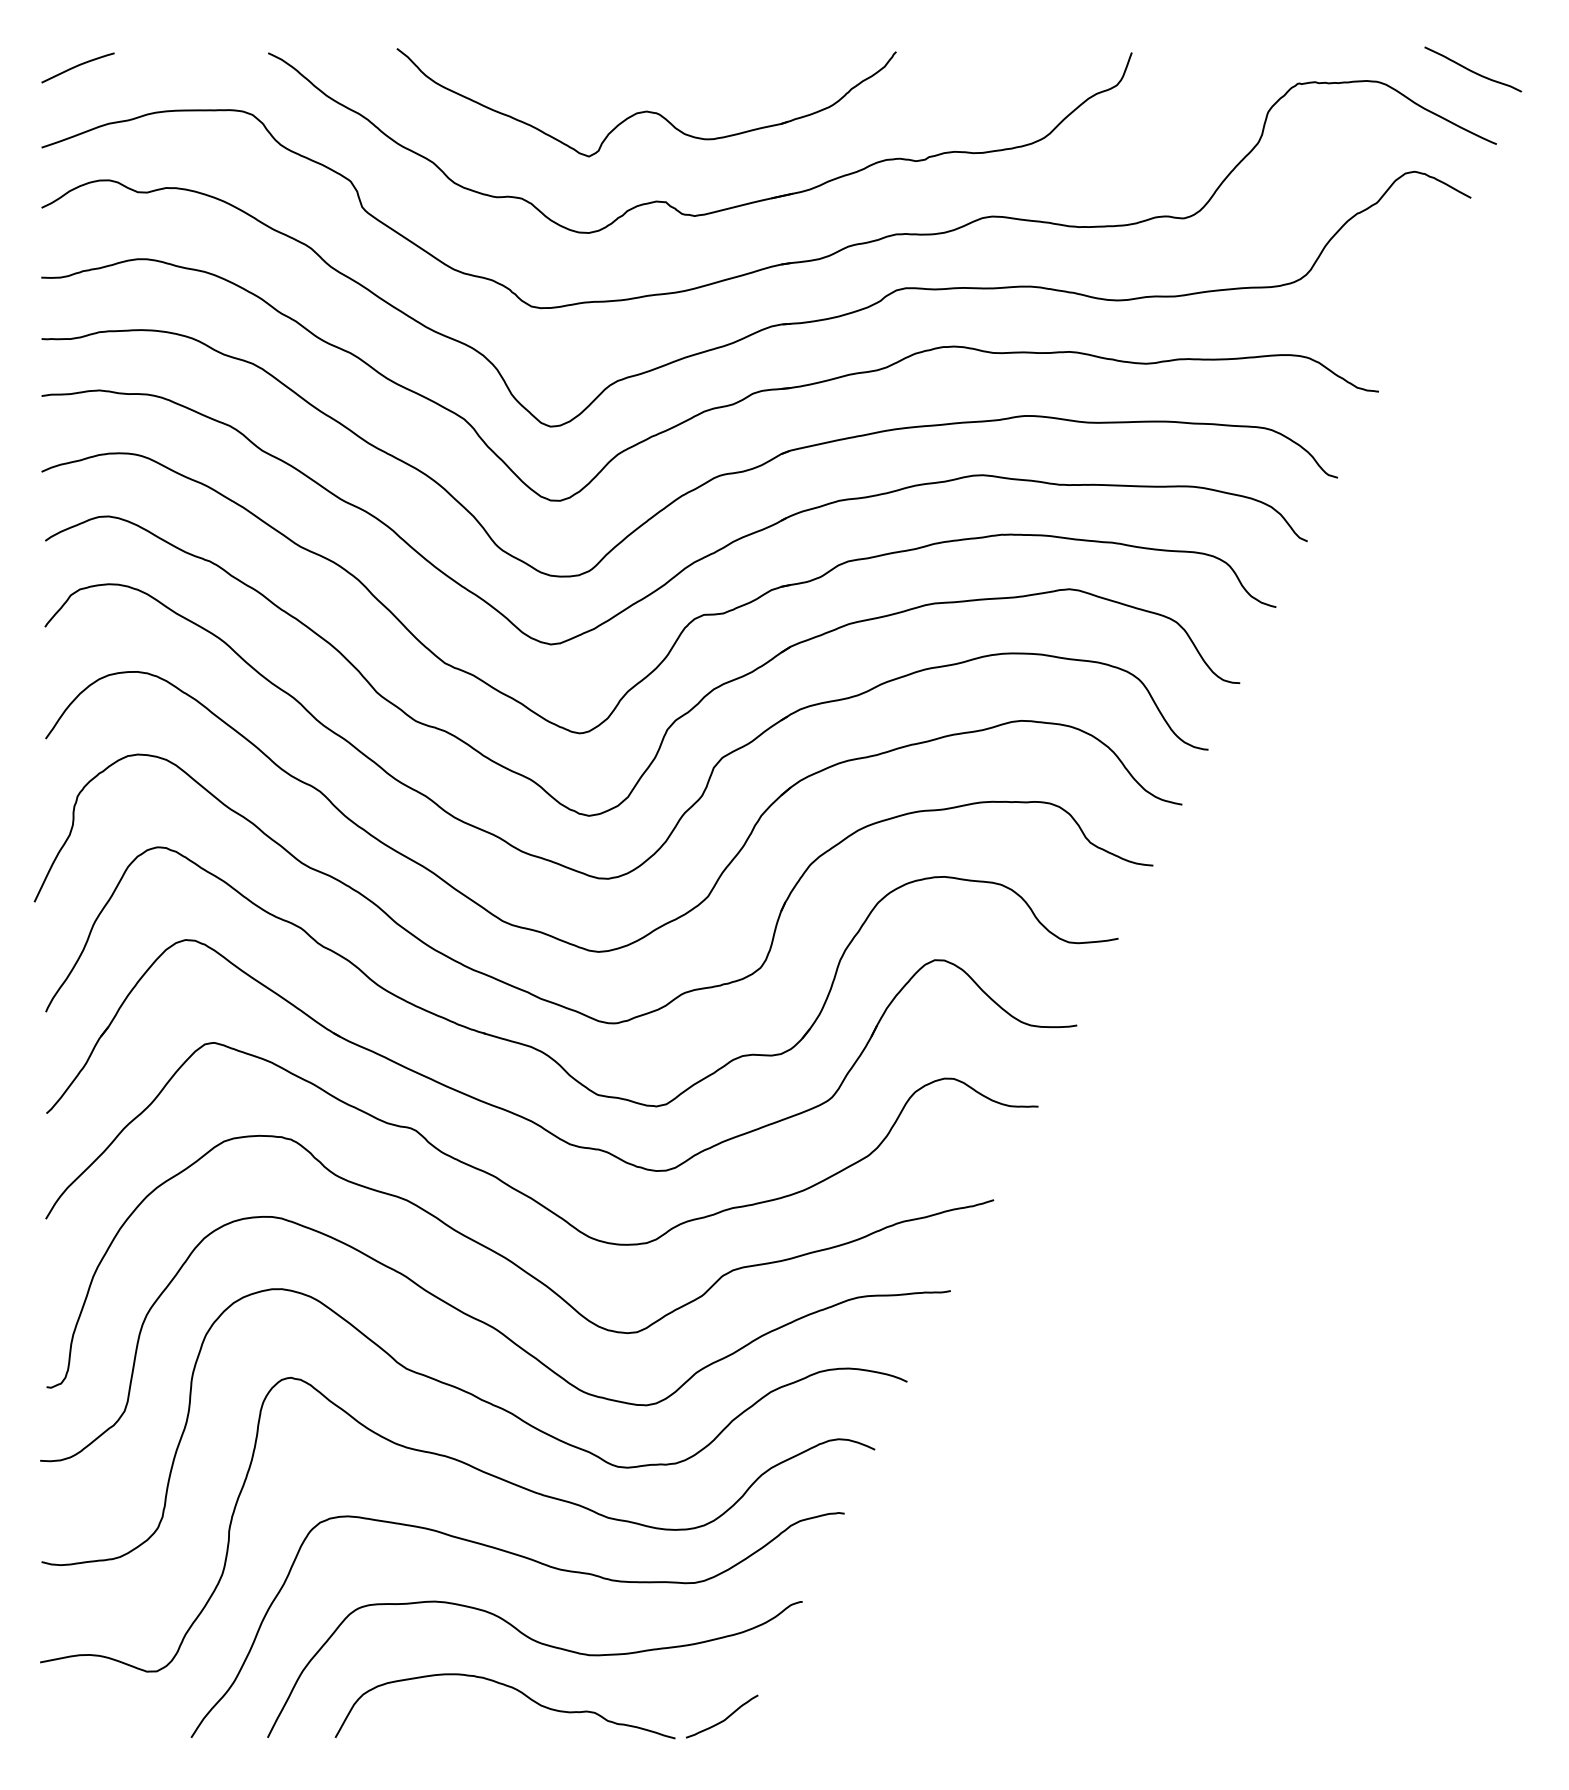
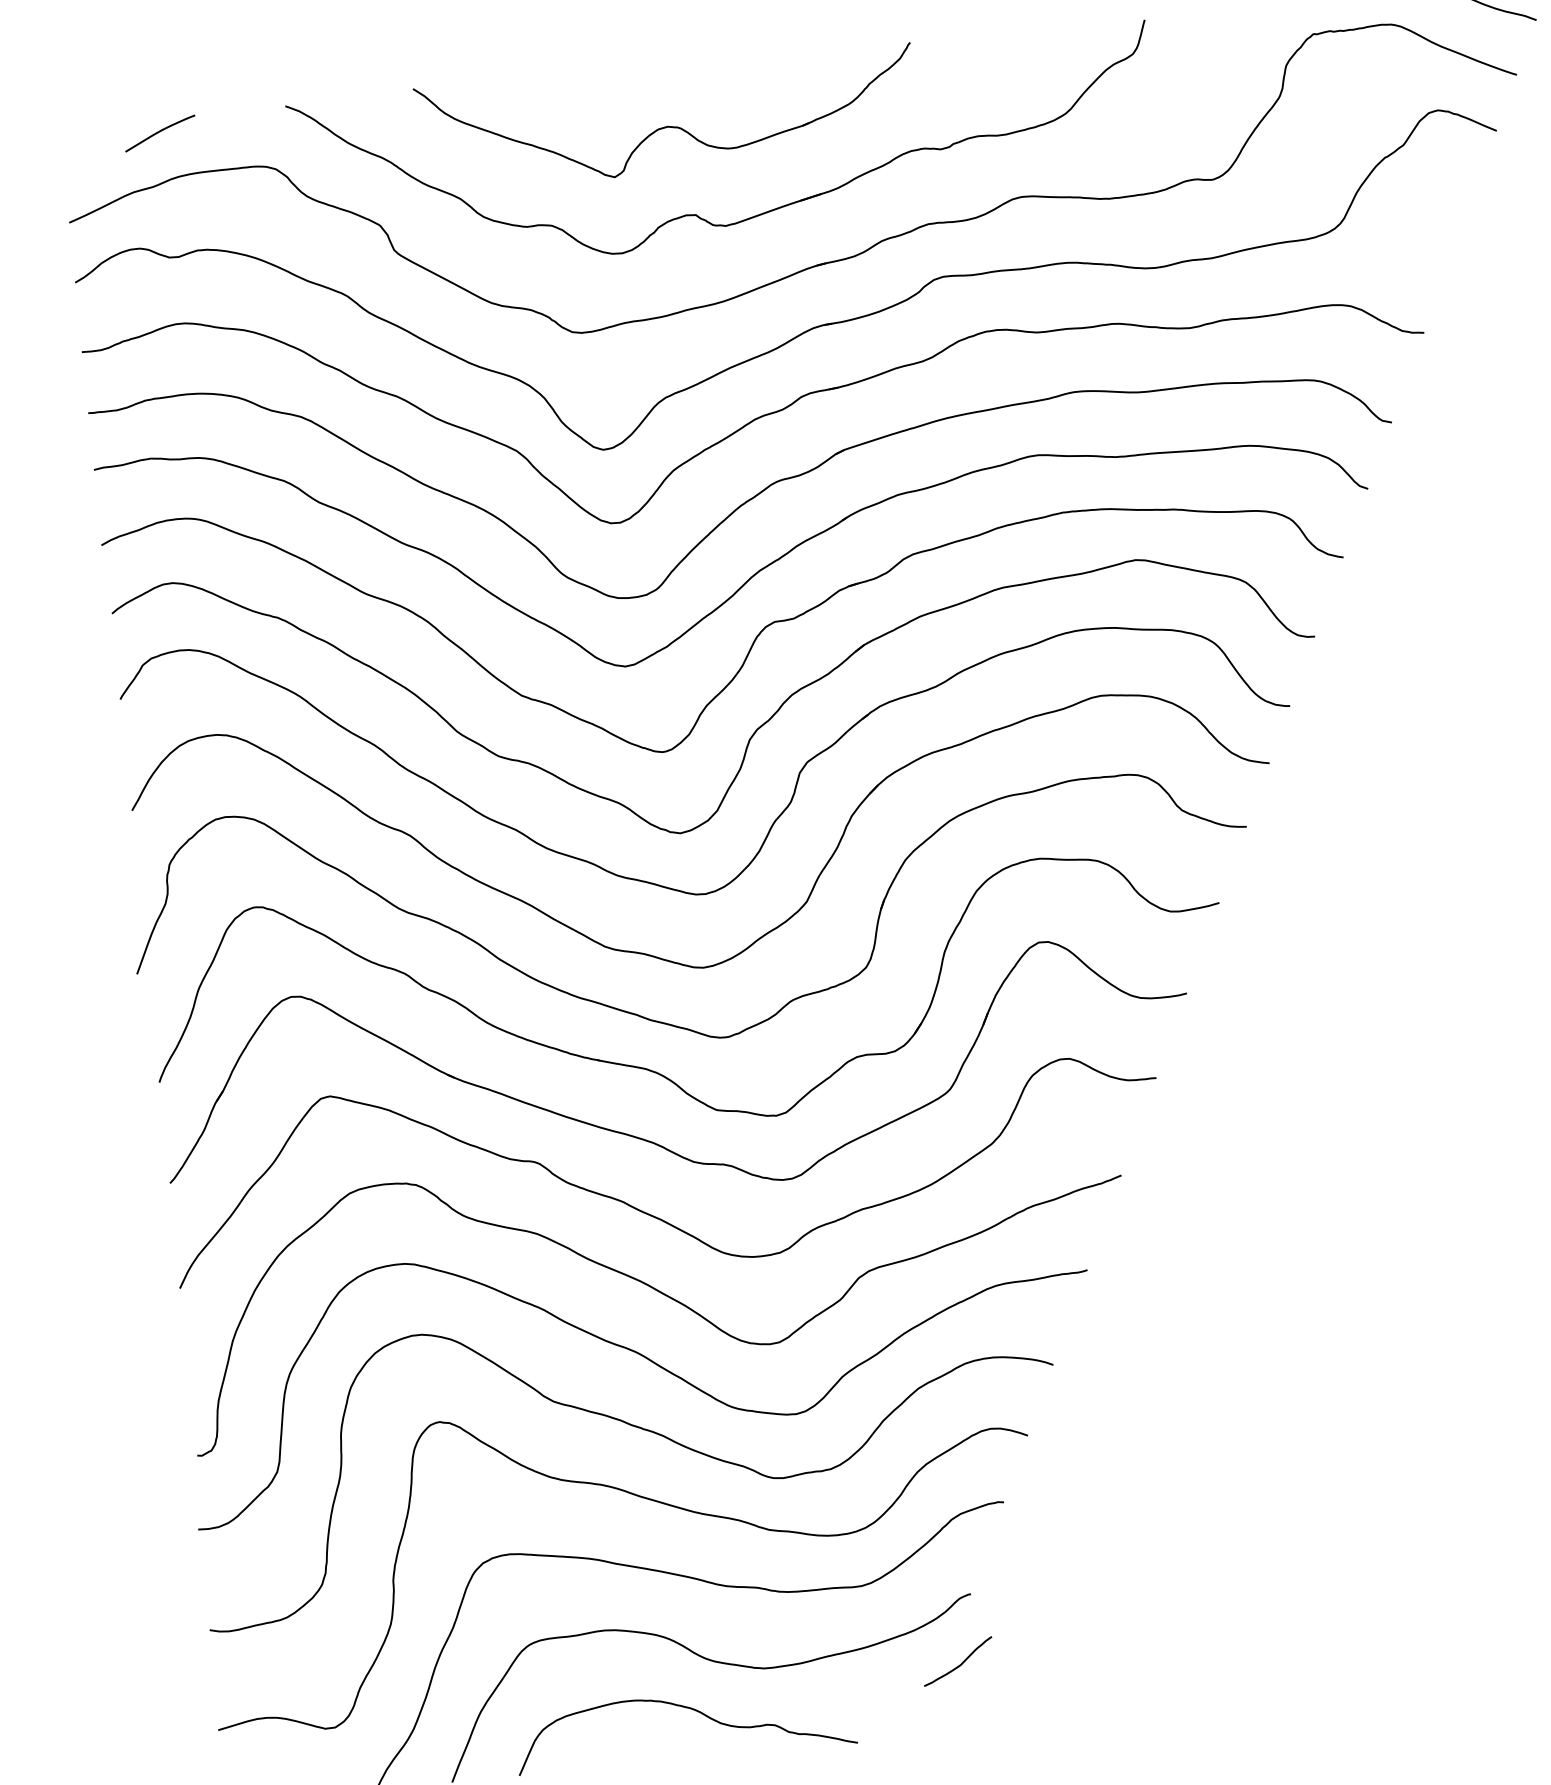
curve: (77, 66) -> (159, 132), moved
curve: (723, 1719) -> (959, 1664), moved

